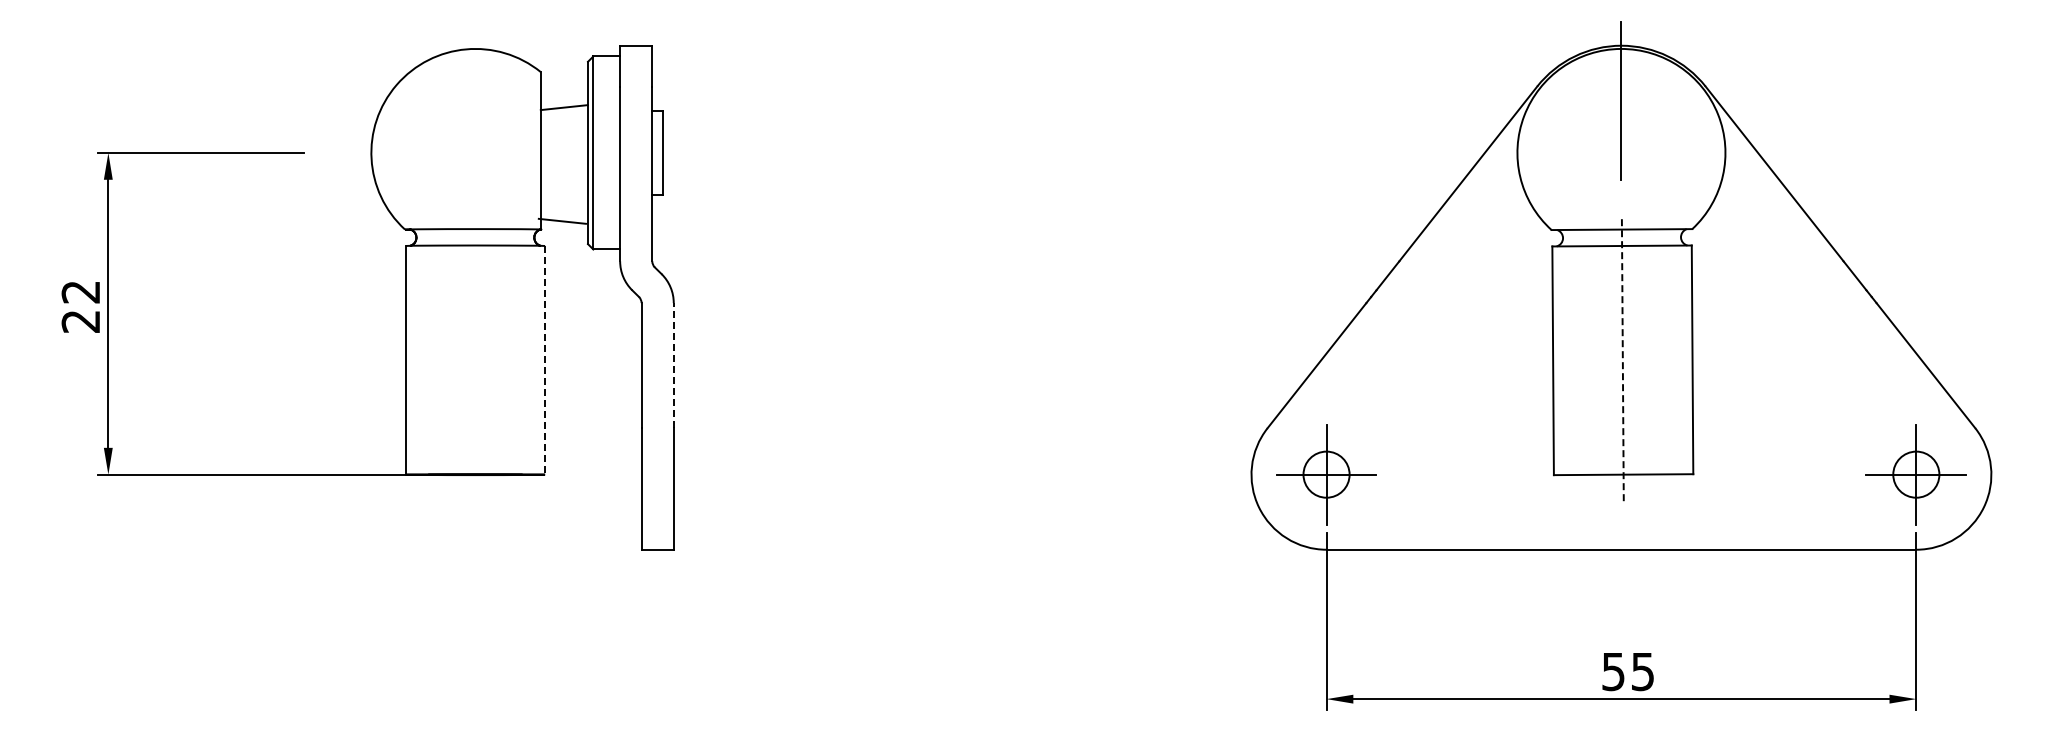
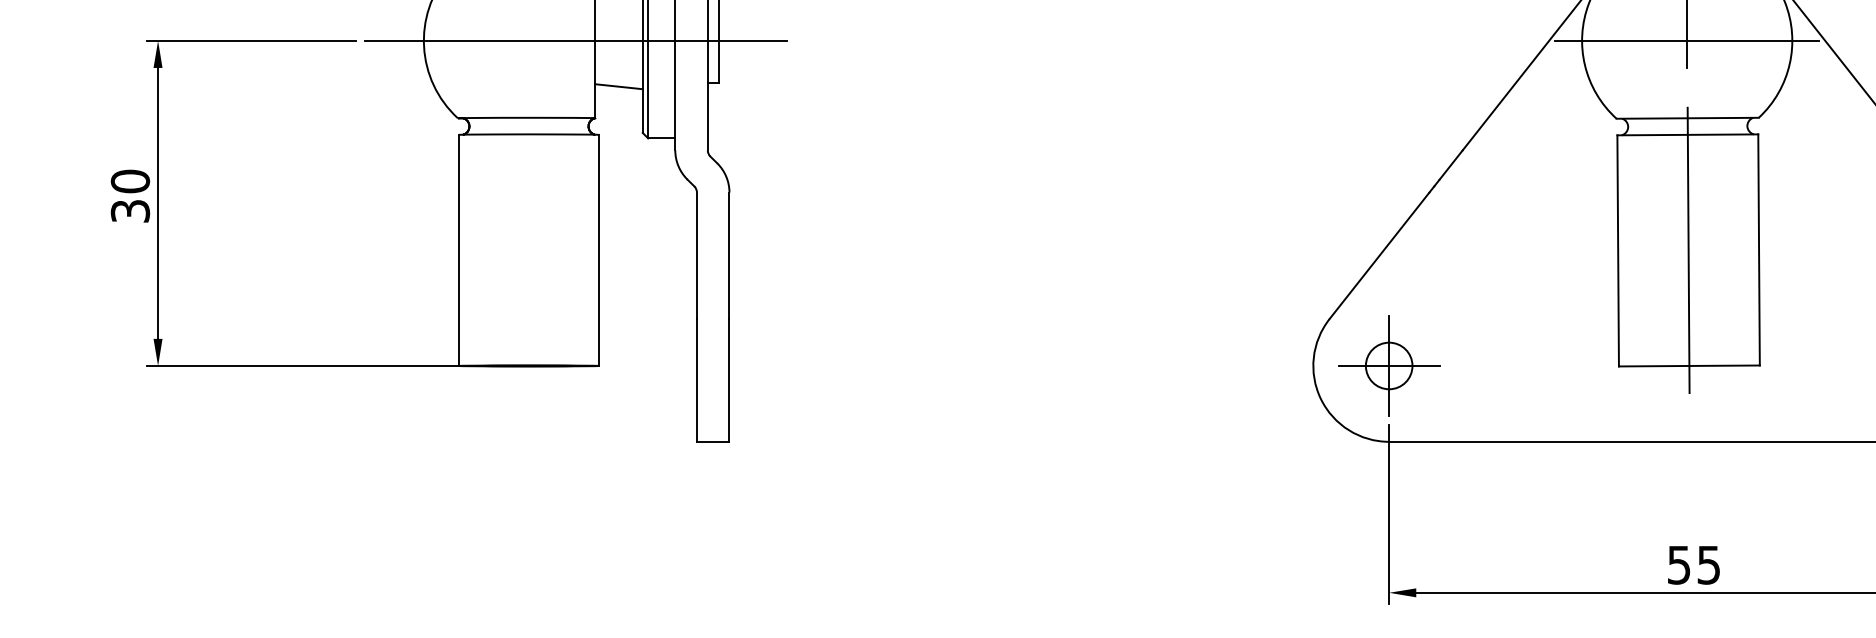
line: (521, 152) -> (575, 40), added
line: (1621, 152) -> (1687, 40), added
line: (561, 220) -> (618, 85), moved
text: (80, 306) -> (129, 196), 22 -> 30
line: (545, 360) -> (599, 250), dashed -> solid
line: (1622, 360) -> (1688, 250), dashed -> solid
line: (673, 365) -> (729, 255), dashed -> solid

